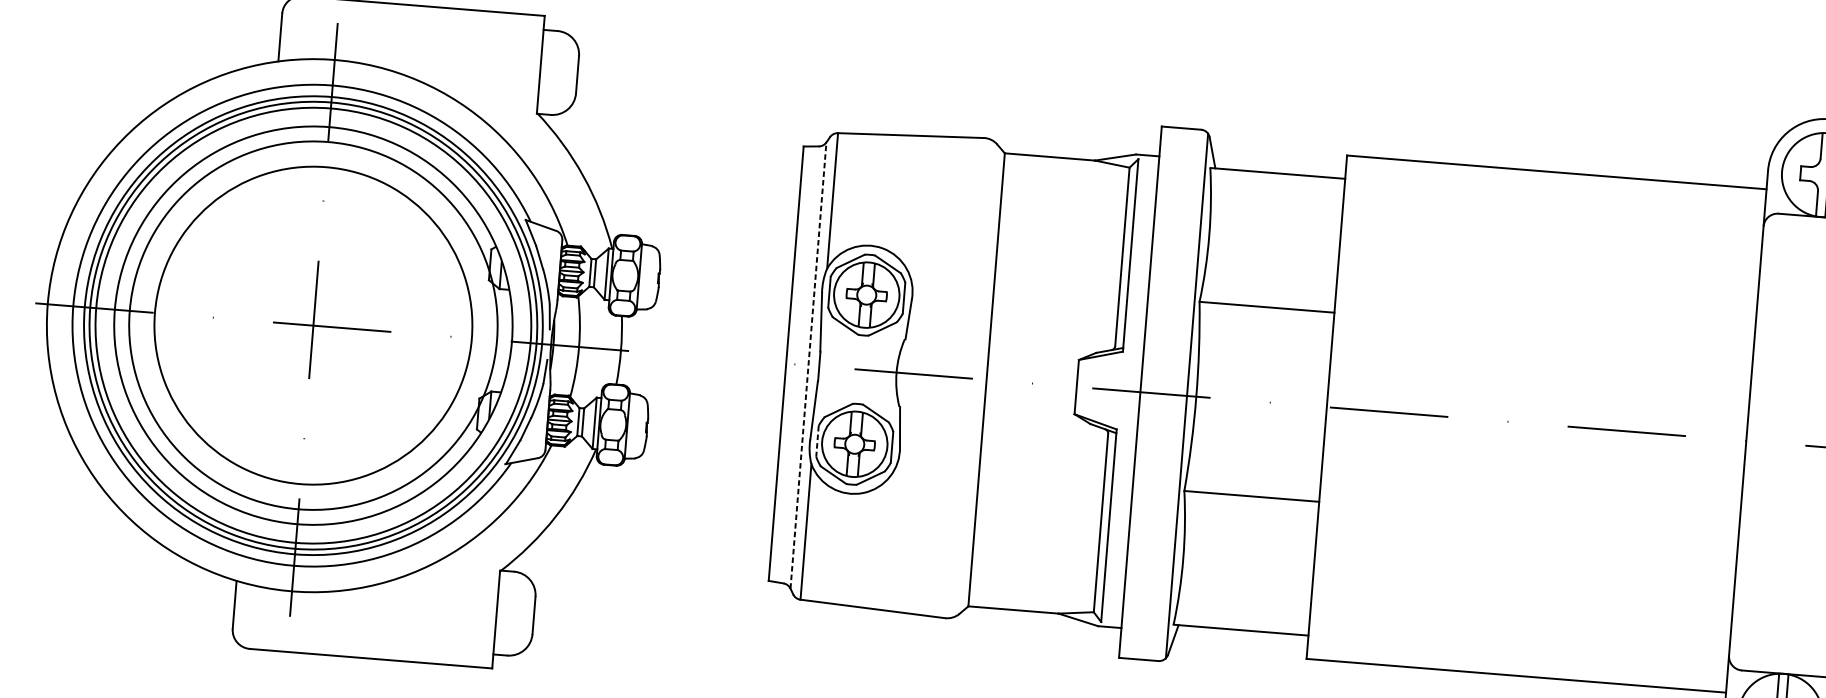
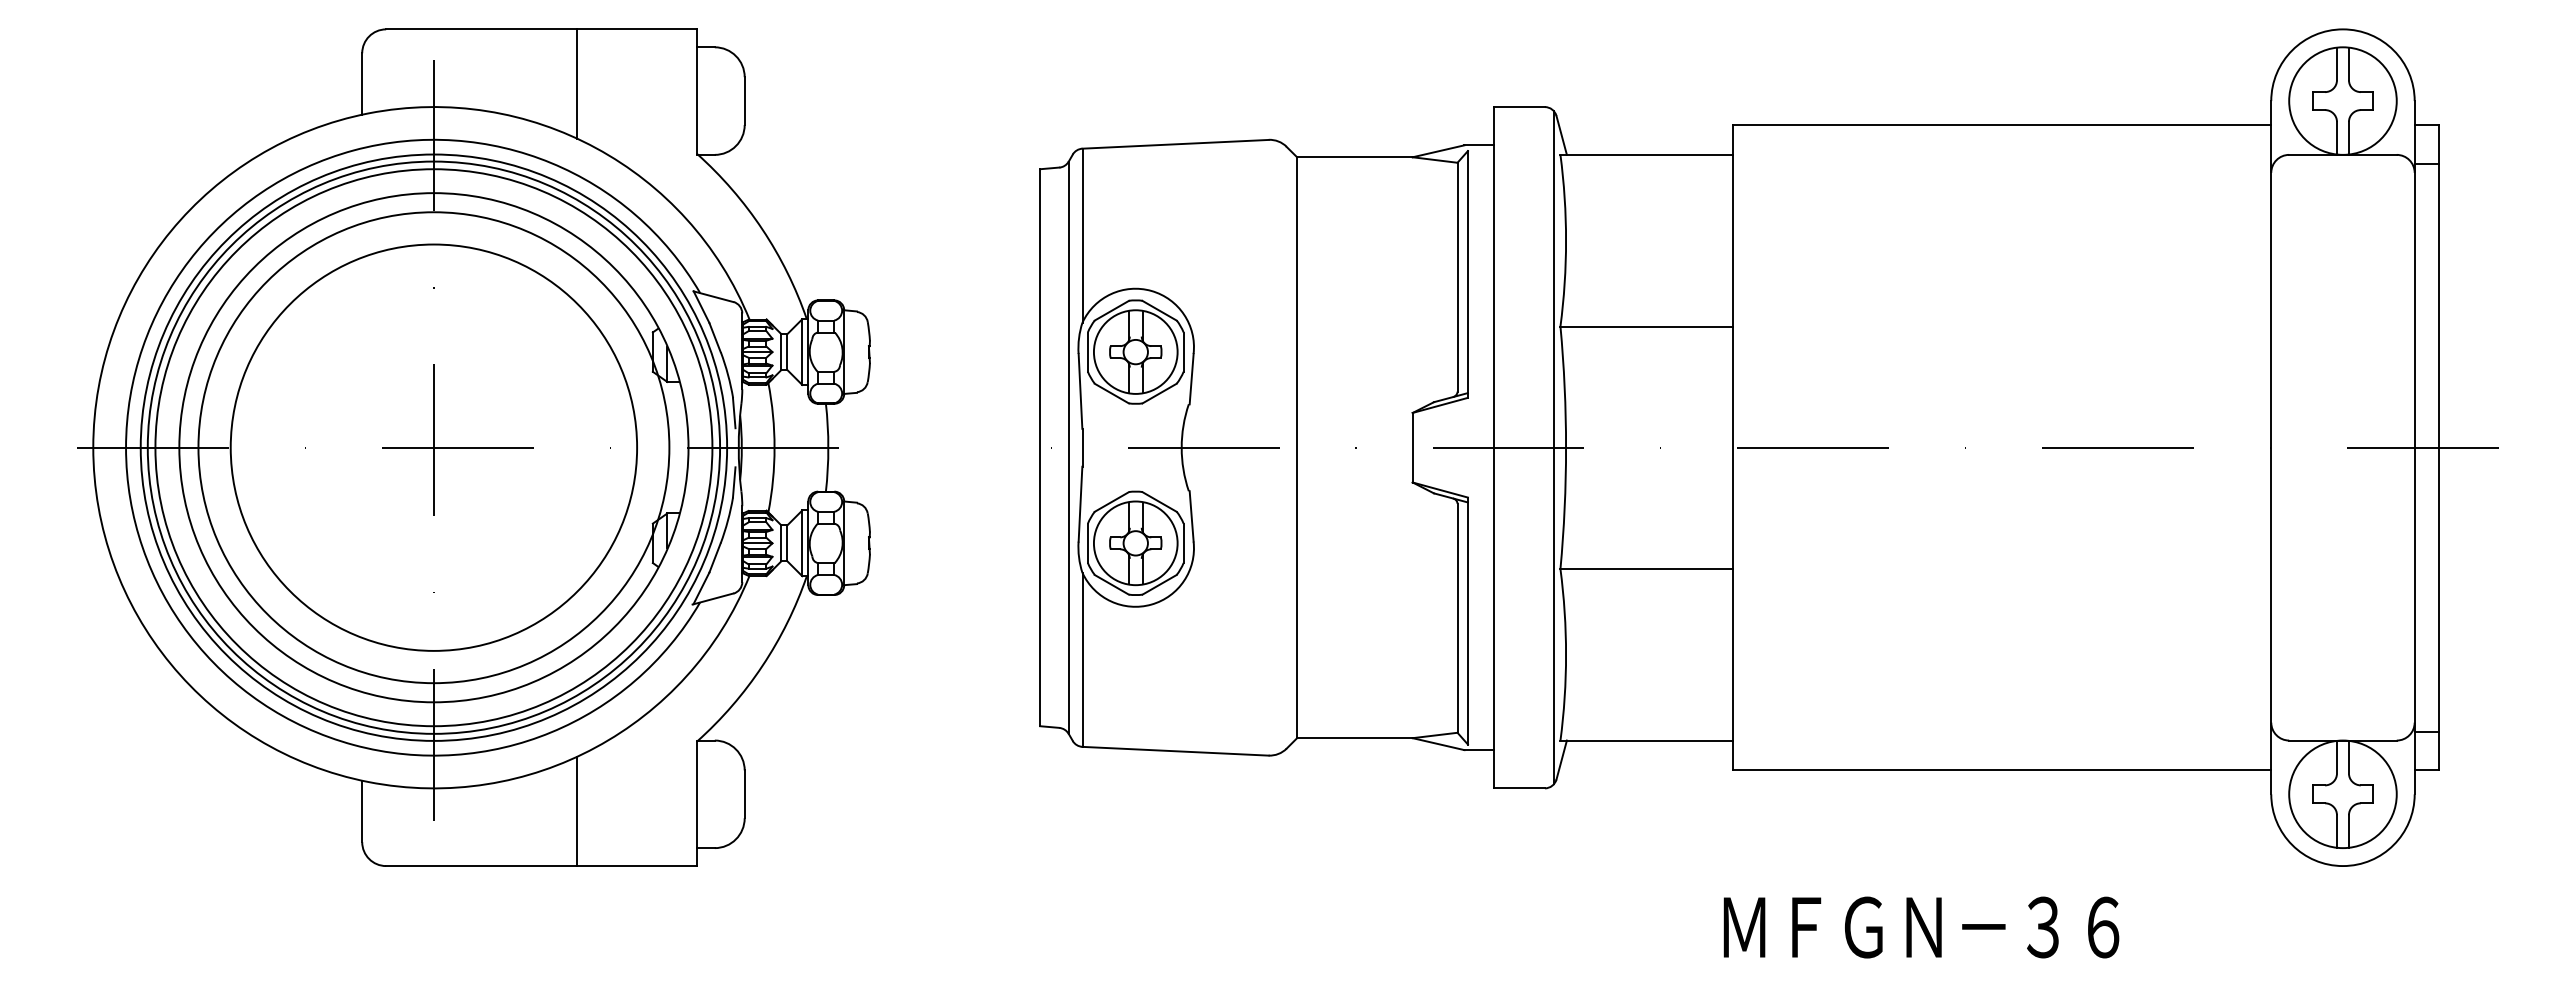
line: (448, 50) -> (577, 83), added
line: (808, 365) -> (1068, 447), dashed -> solid
line: (817, 441) -> (1087, 543), dashed -> solid
line: (402, 618) -> (577, 811), added

